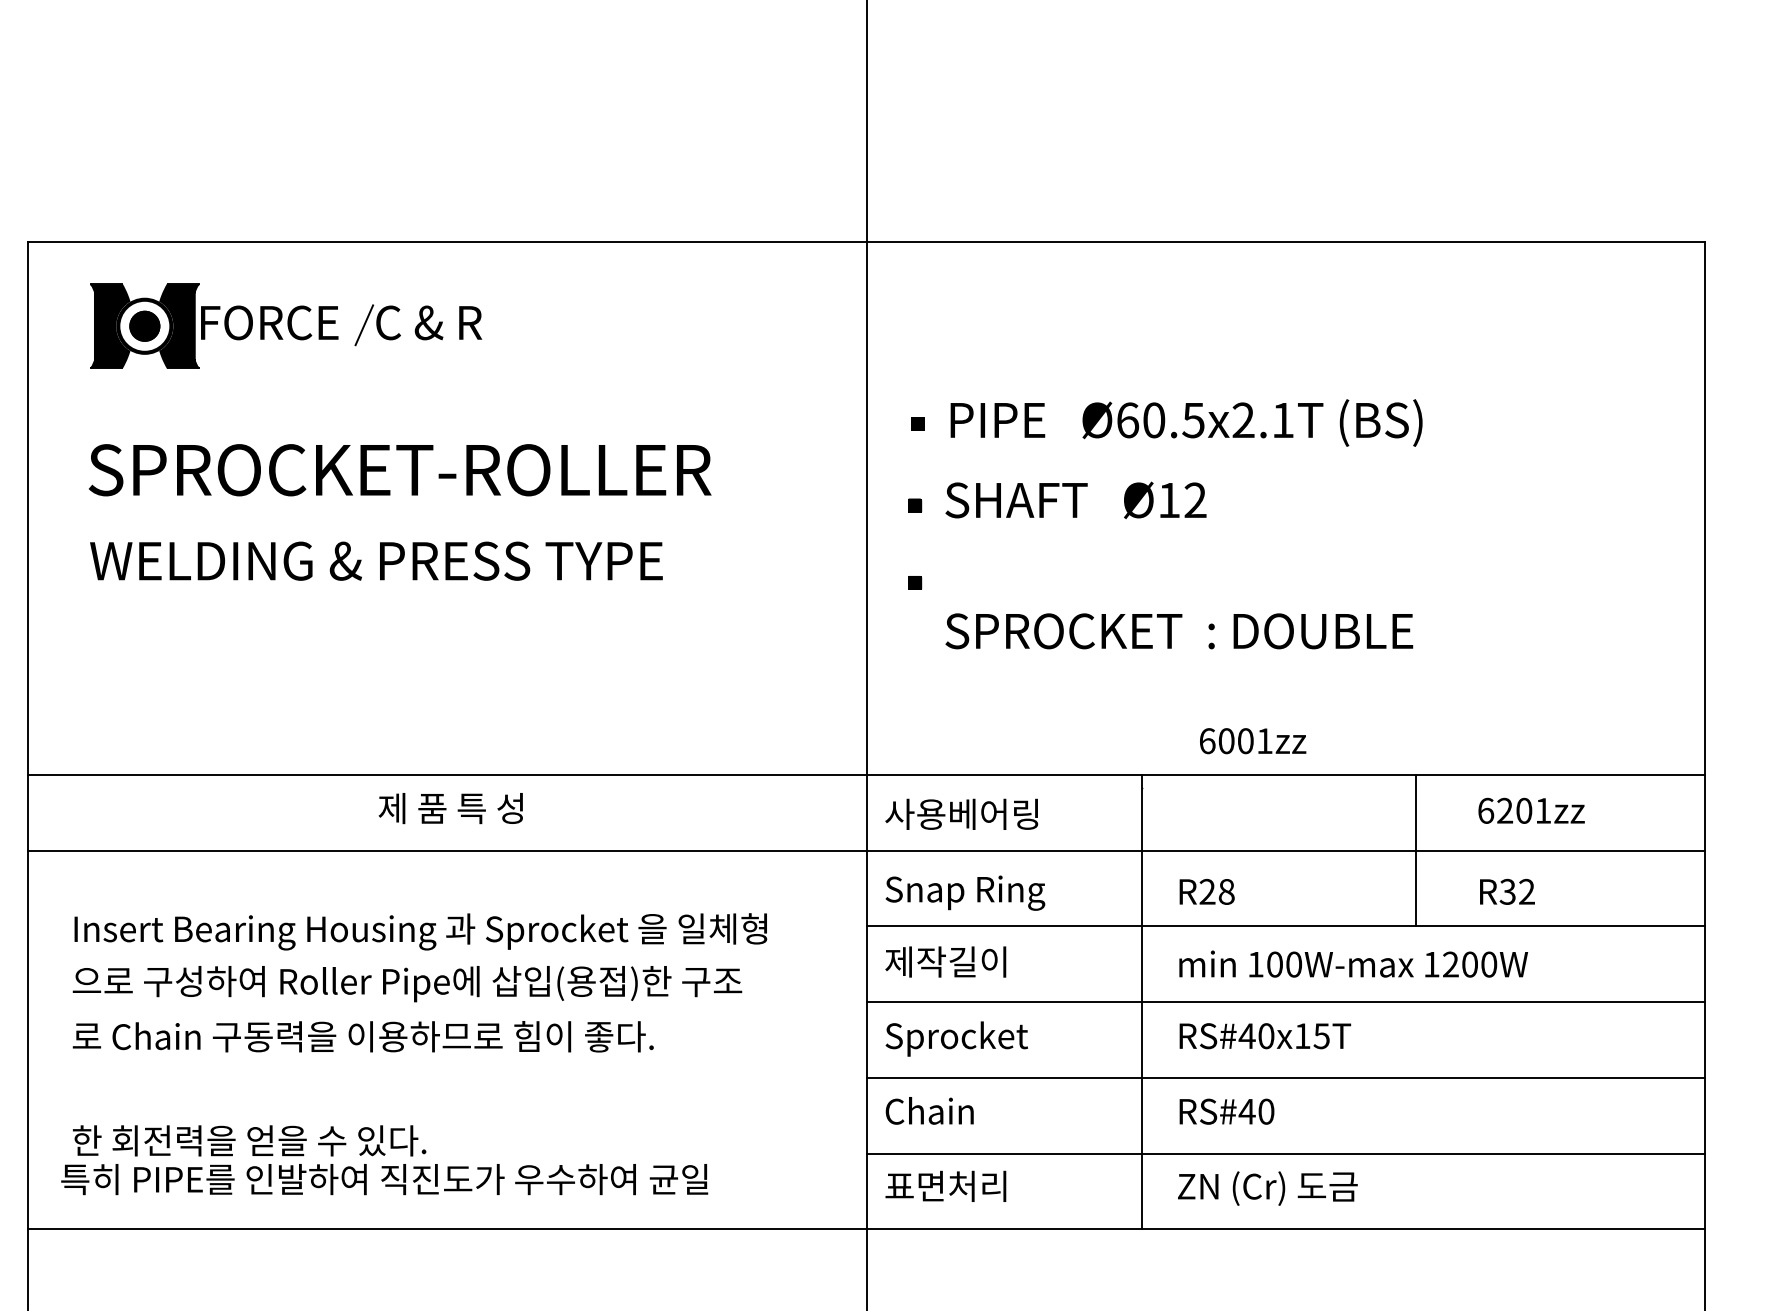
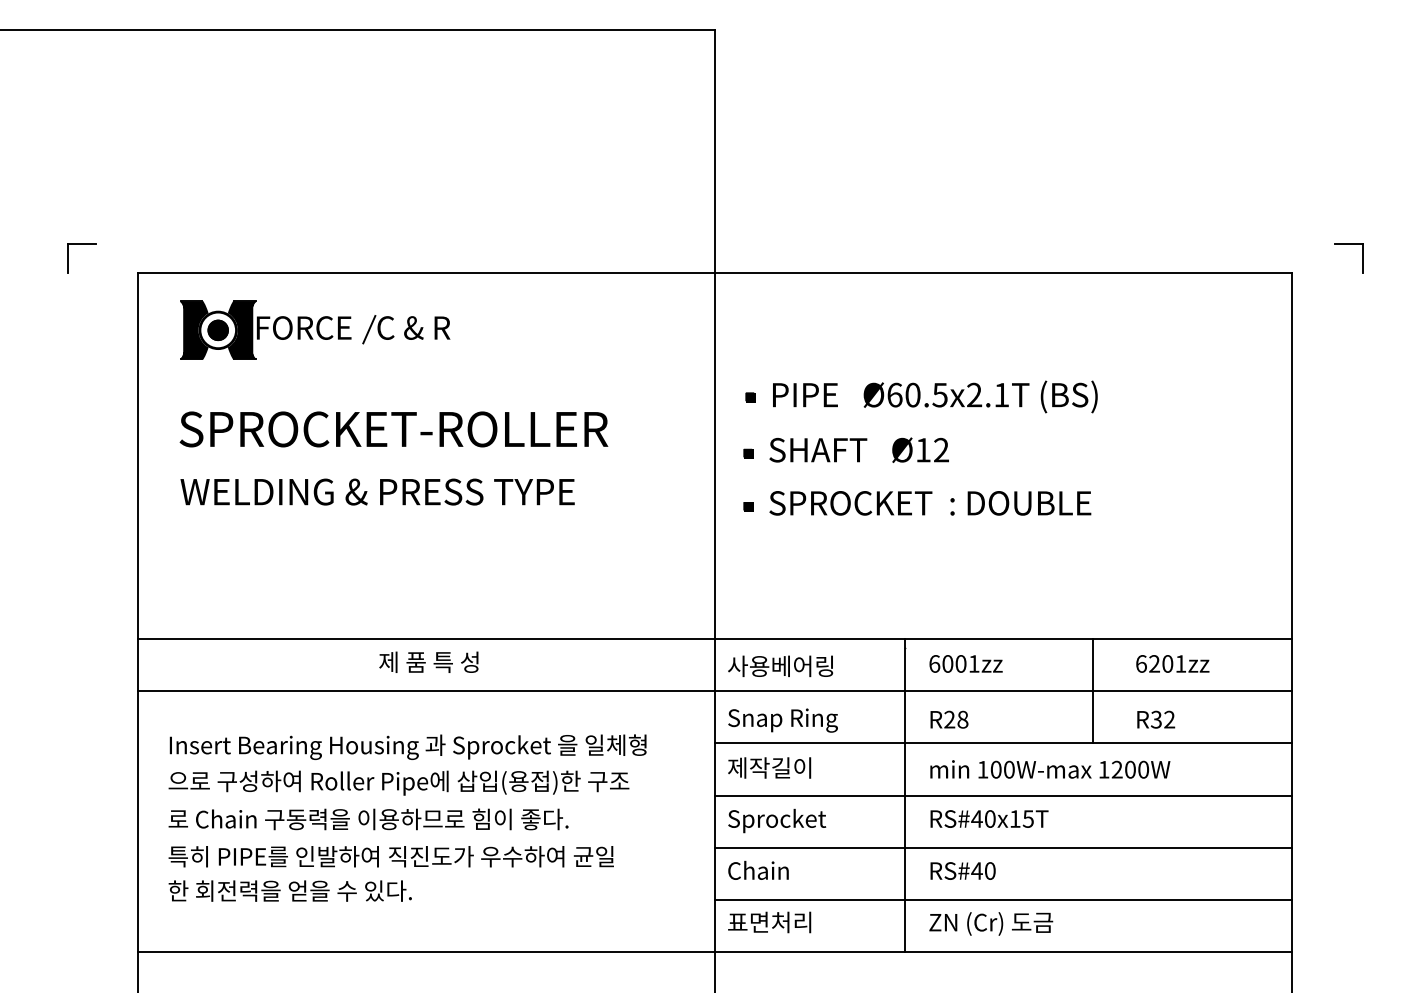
text: (1179, 631) -> (930, 503), moved
text: (1252, 740) -> (965, 663), moved
text: (383, 1179) -> (390, 856), moved

